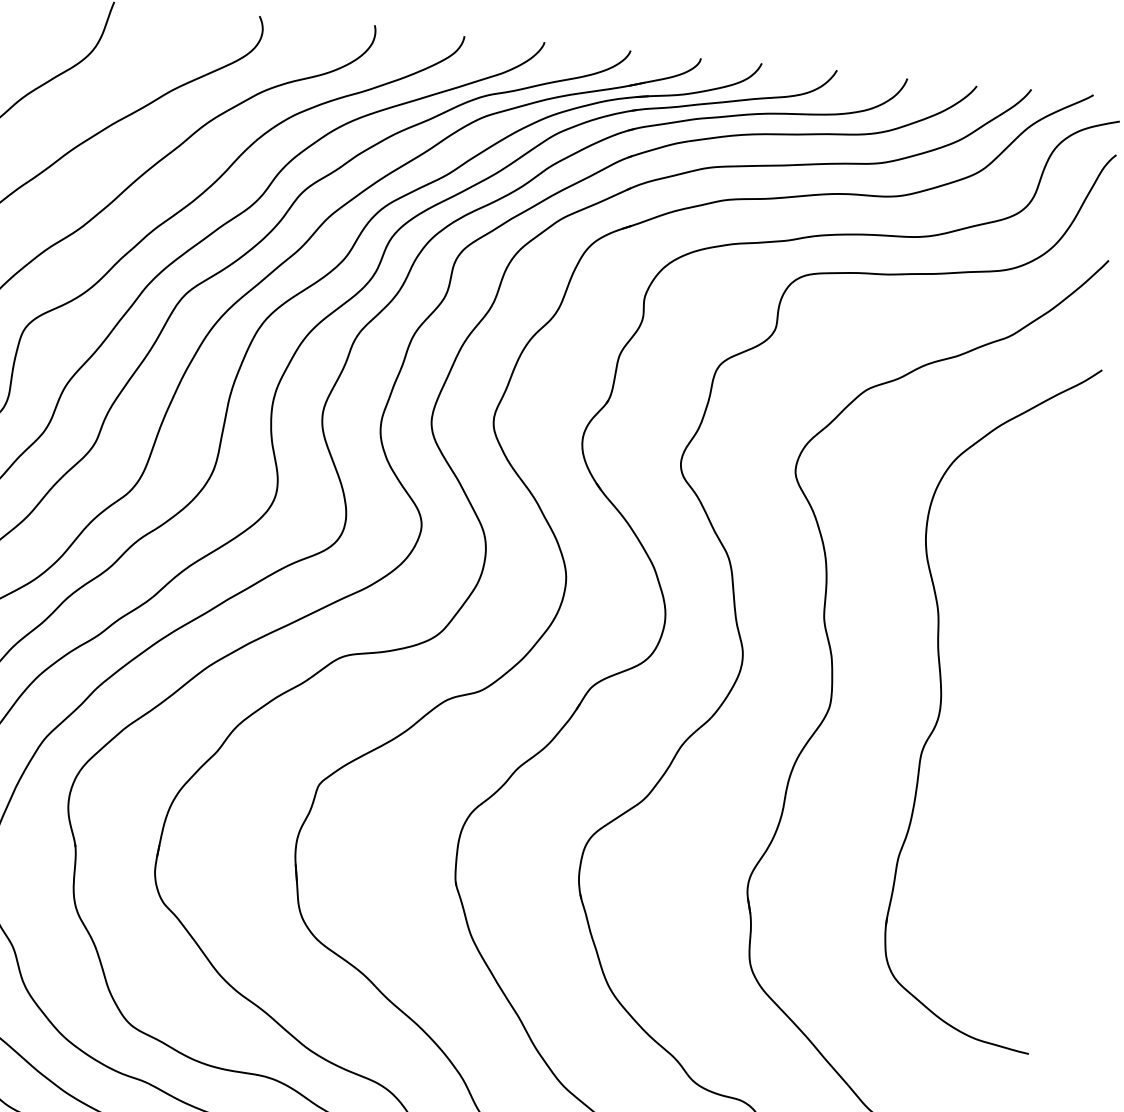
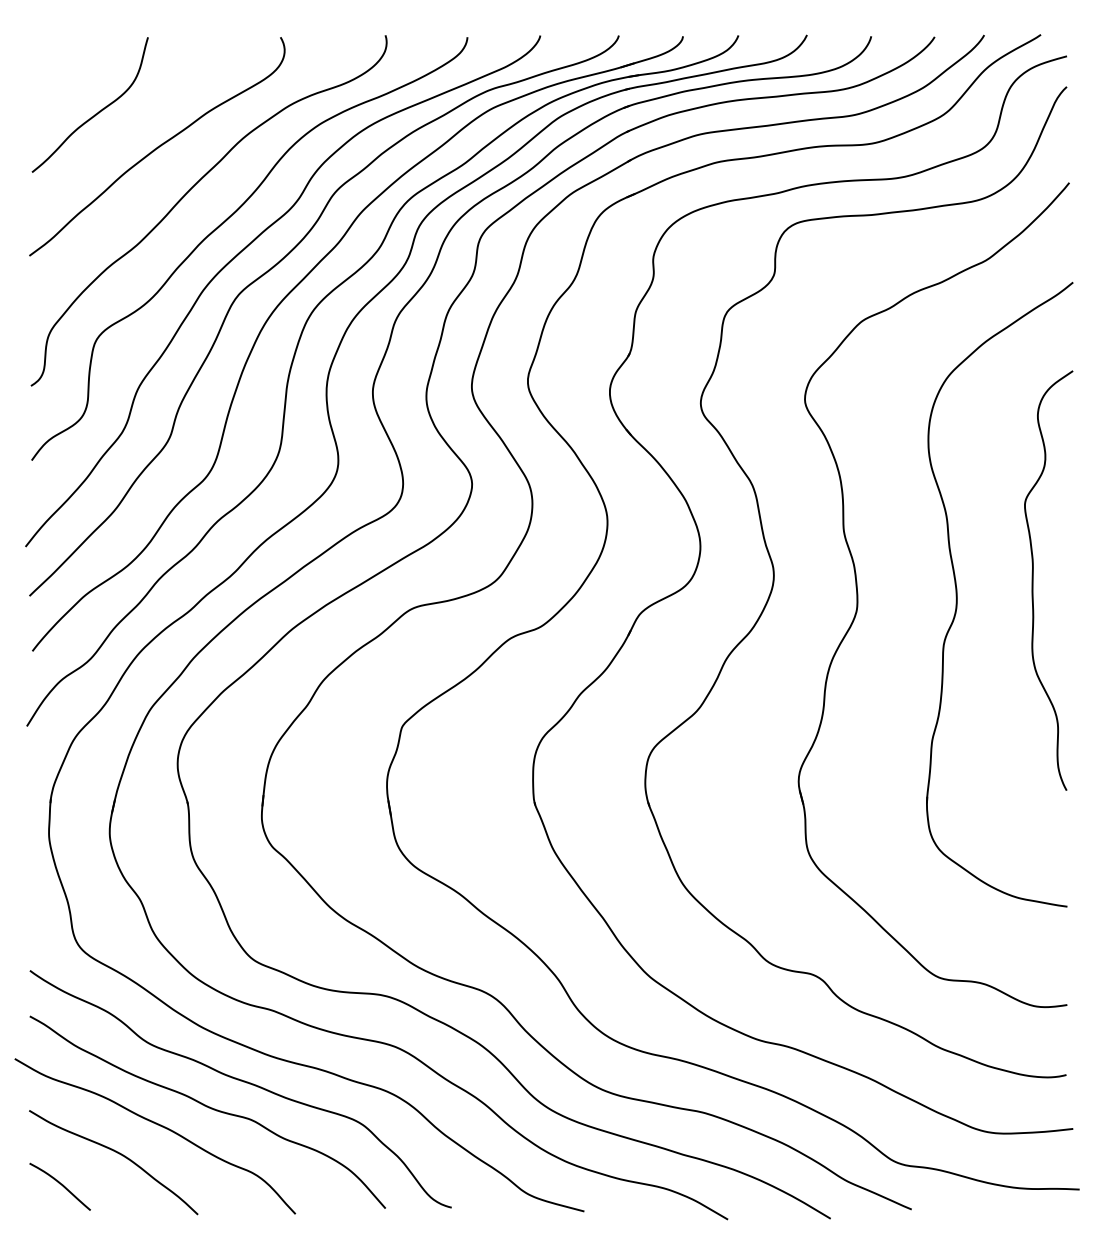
curve: (1026, 692) -> (1033, 580), added

